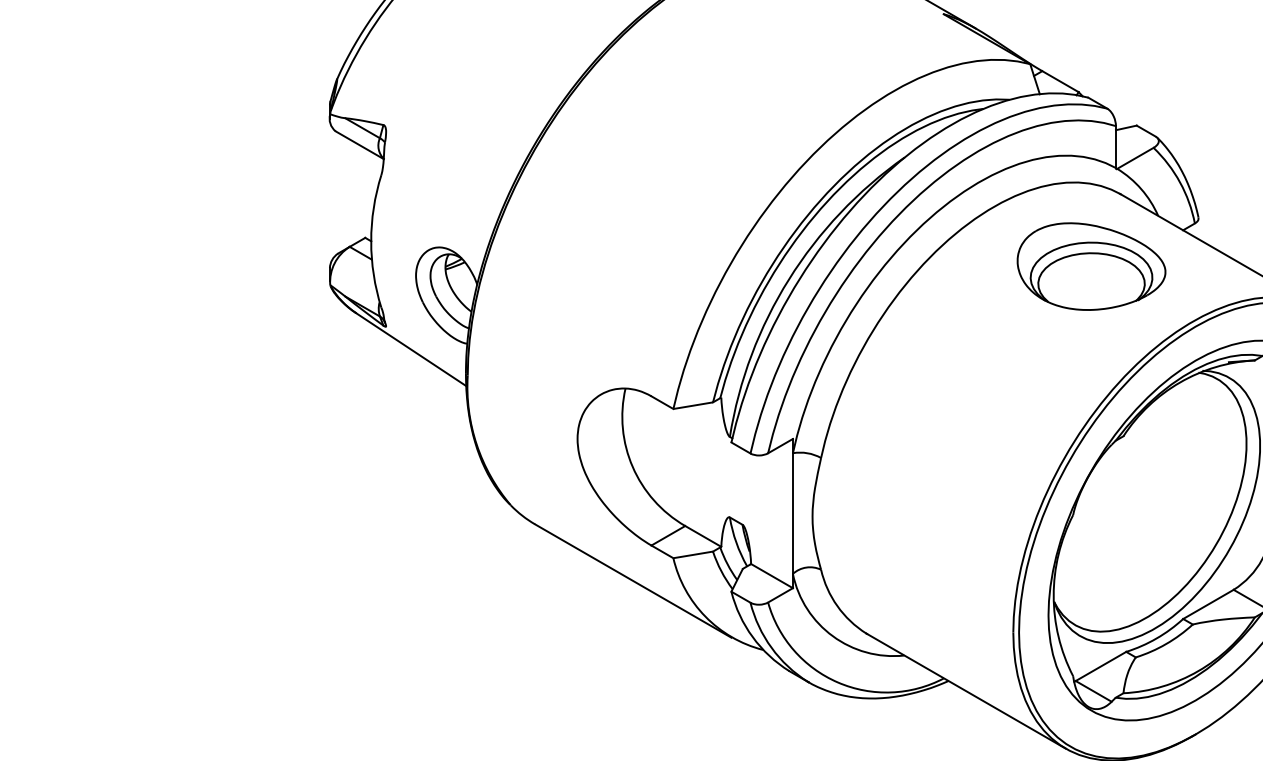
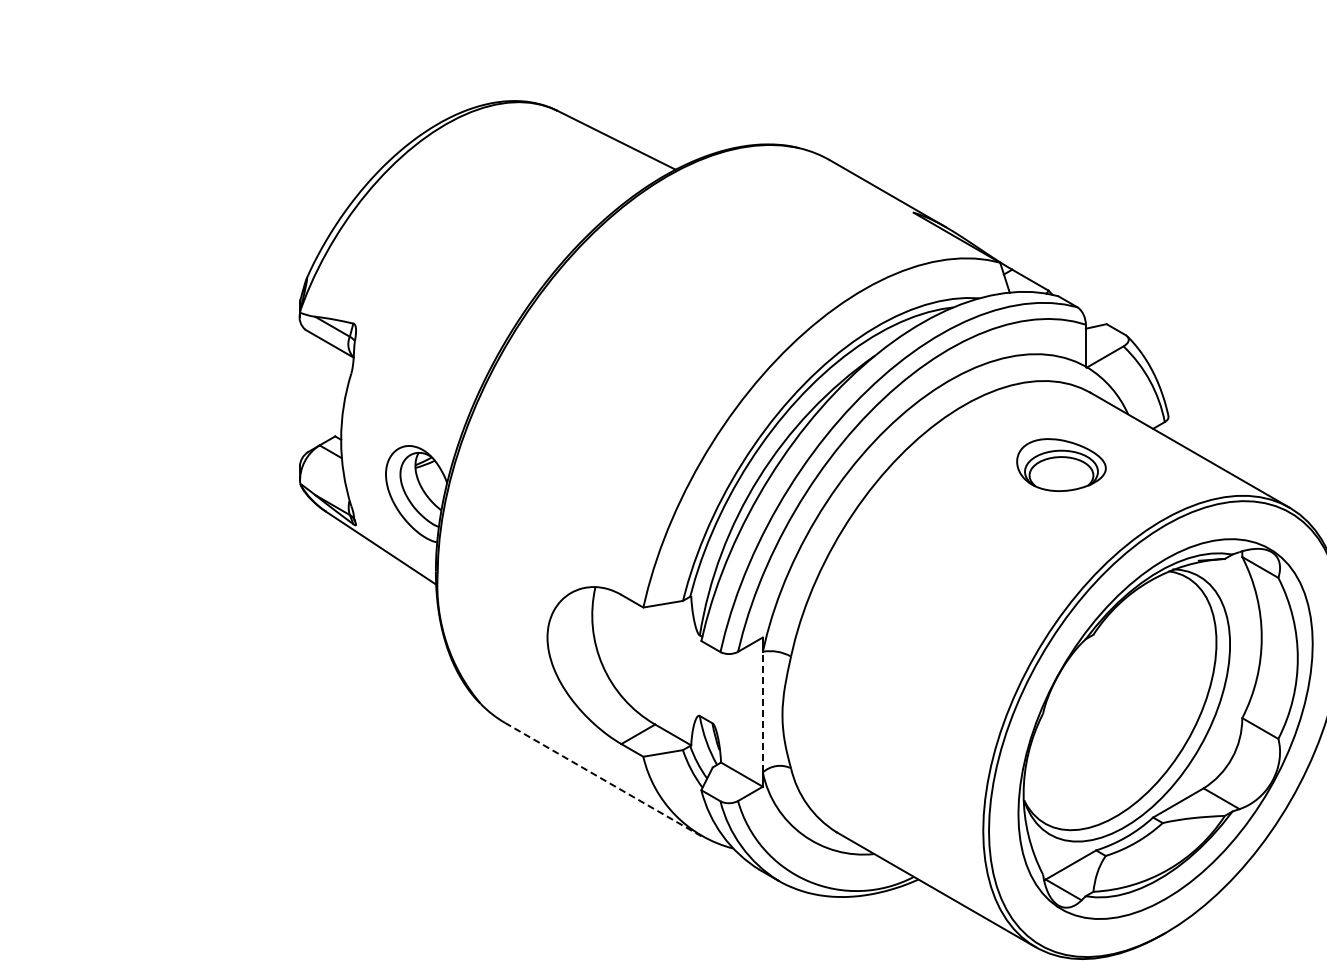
part: (1091, 265) -> (1061, 464), size x0.6
line: (792, 512) -> (762, 711), solid -> dashed
line: (633, 580) -> (603, 779), solid -> dashed

